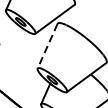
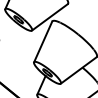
line: (46, 46) -> (42, 42), dashed -> solid

